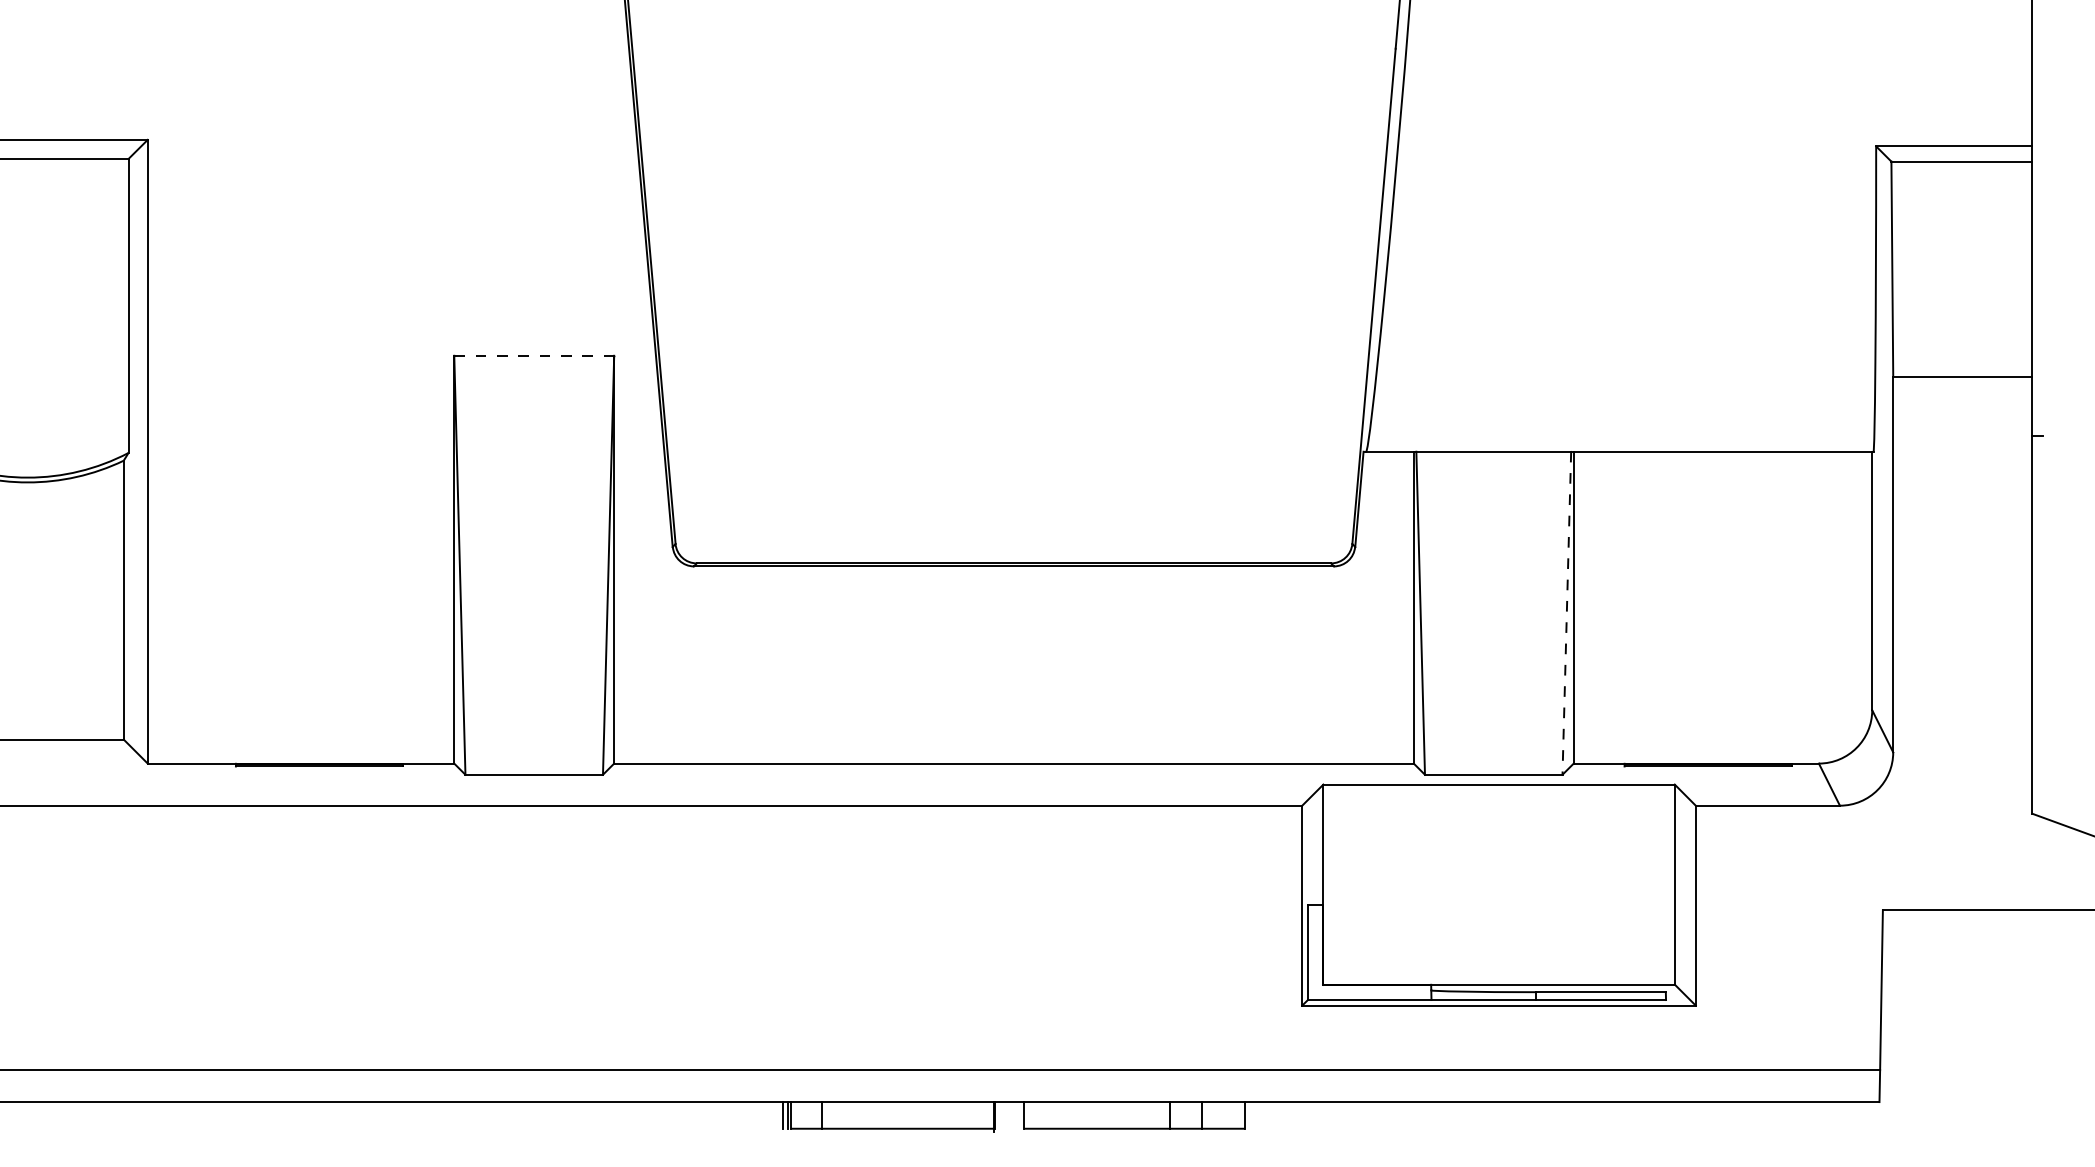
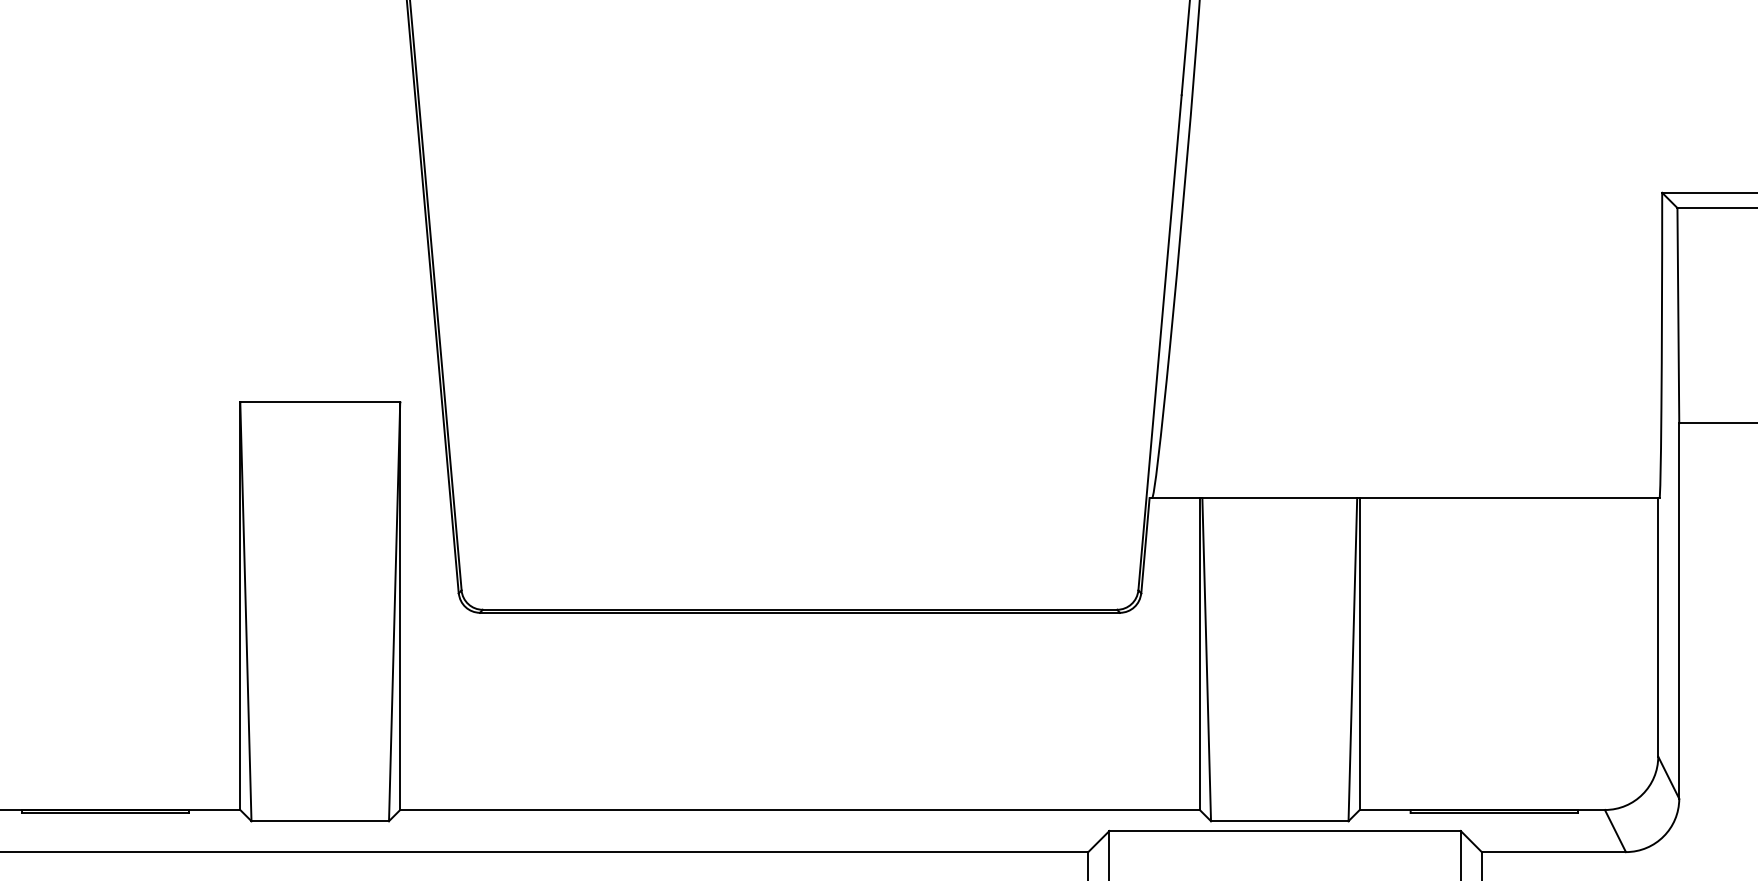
line: (534, 355) -> (320, 401), dashed -> solid
line: (1566, 613) -> (1352, 659), dashed -> solid

